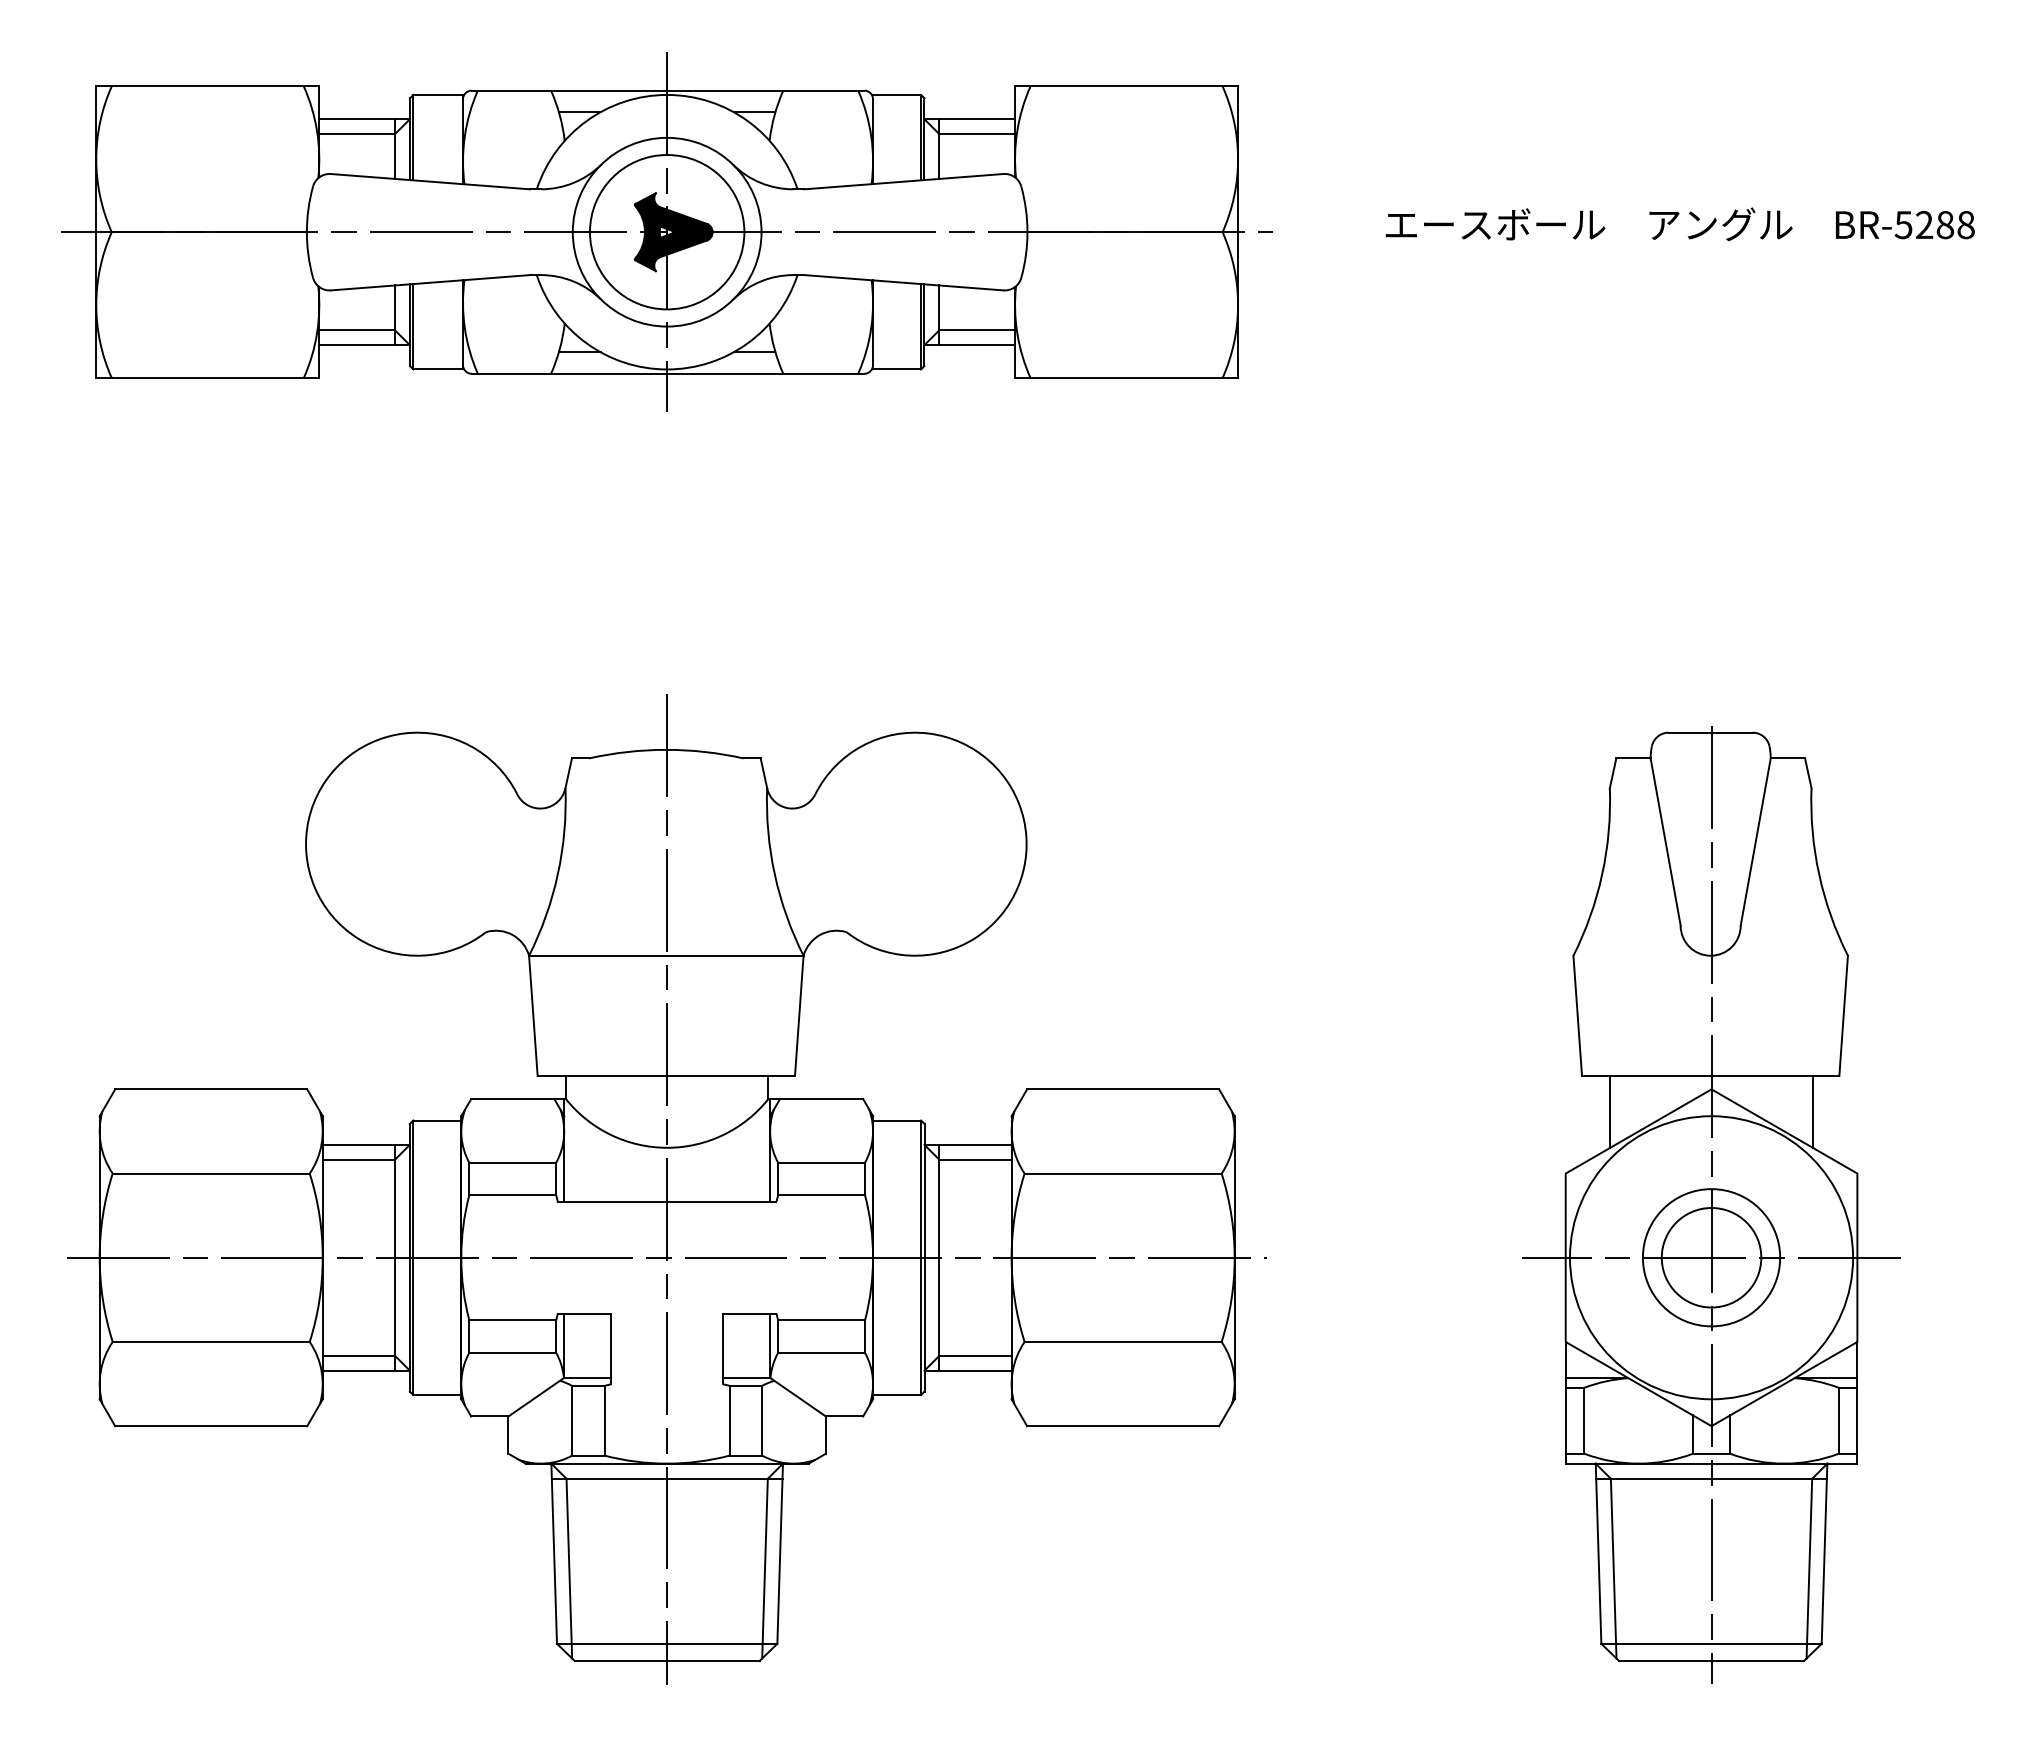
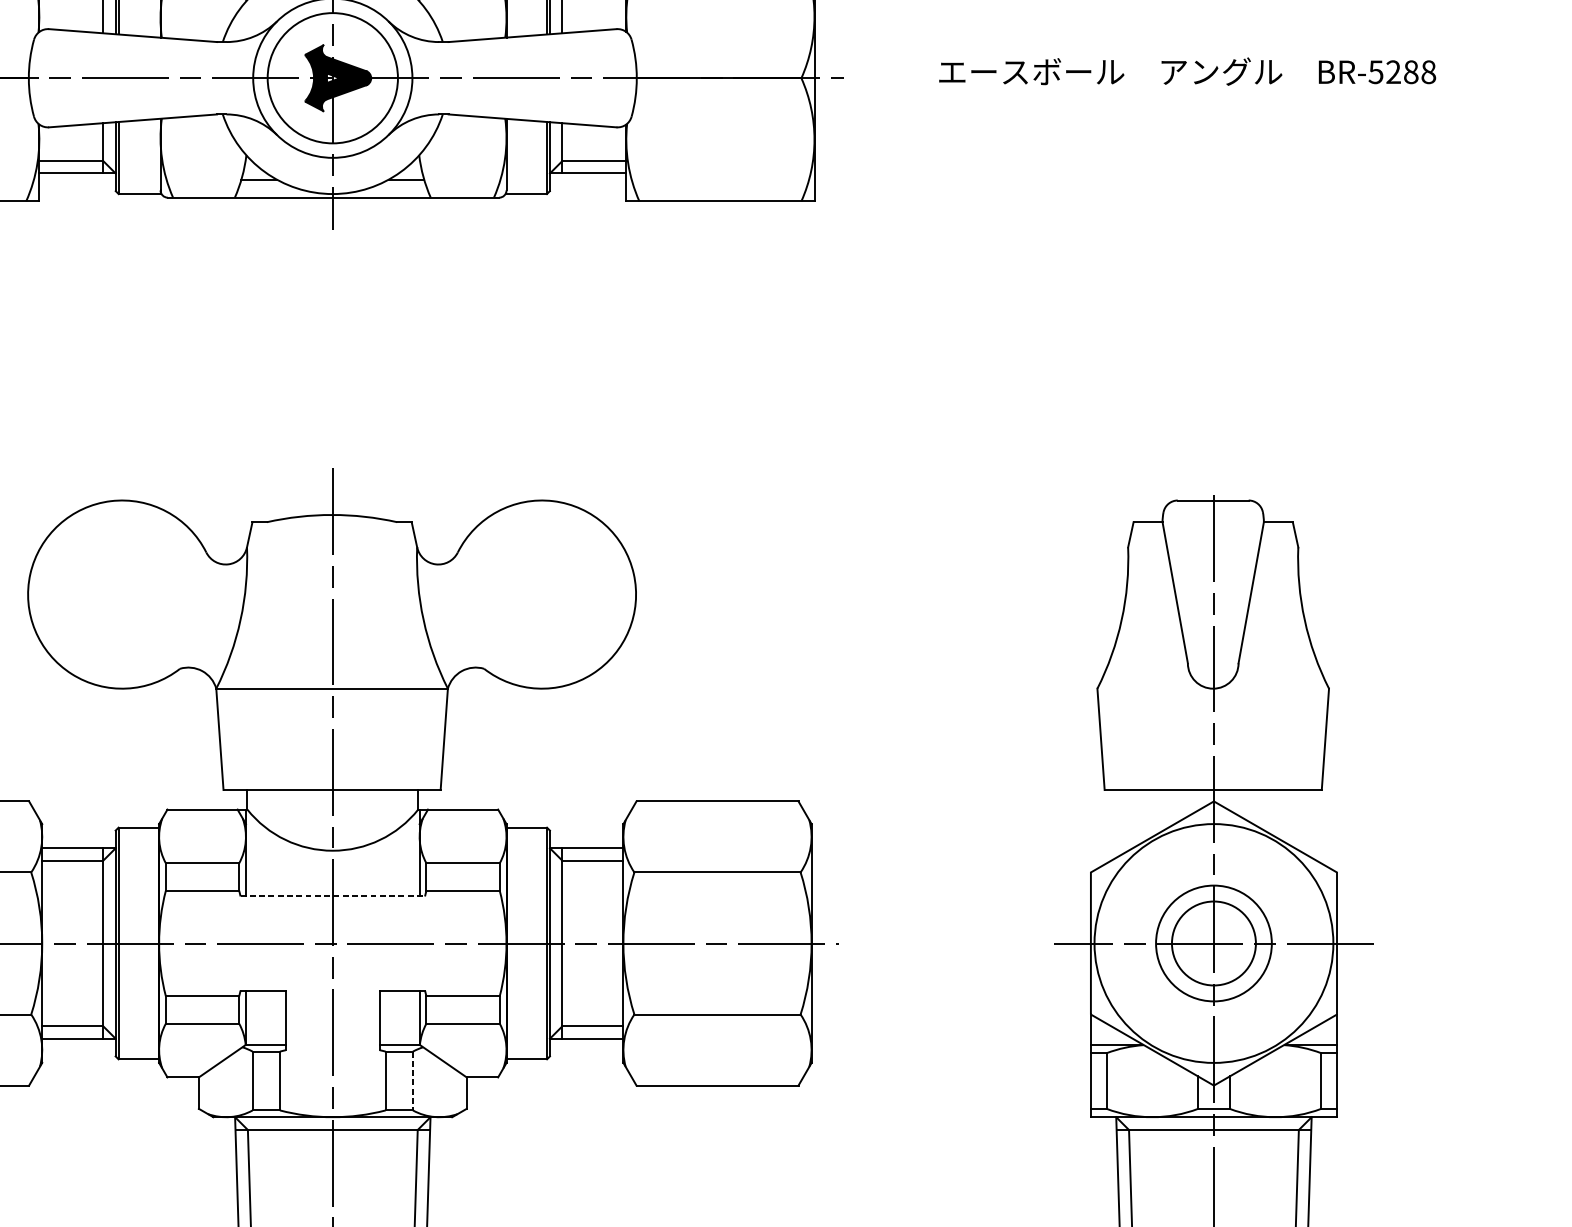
line: (1610, 1112) -> (1128, 820), removed
line: (1812, 1112) -> (1299, 820), removed
line: (667, 1202) -> (333, 896), solid -> dashed
line: (762, 1420) -> (413, 1080), solid -> dashed

